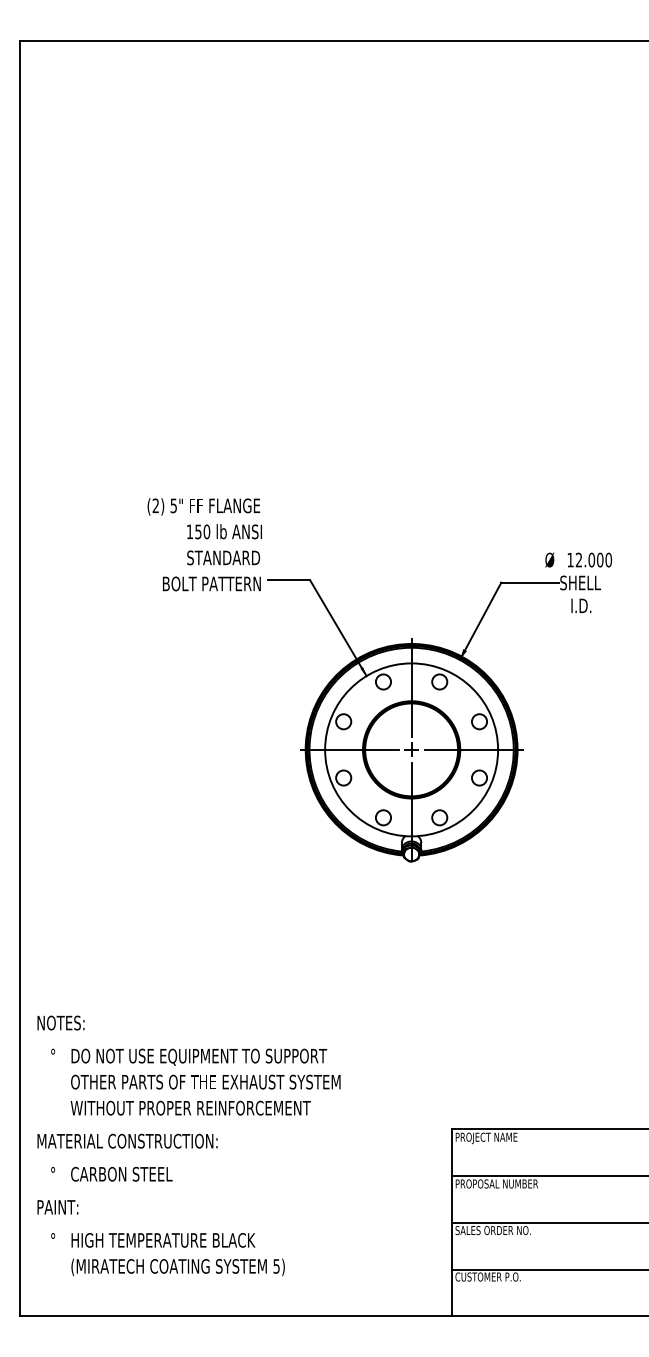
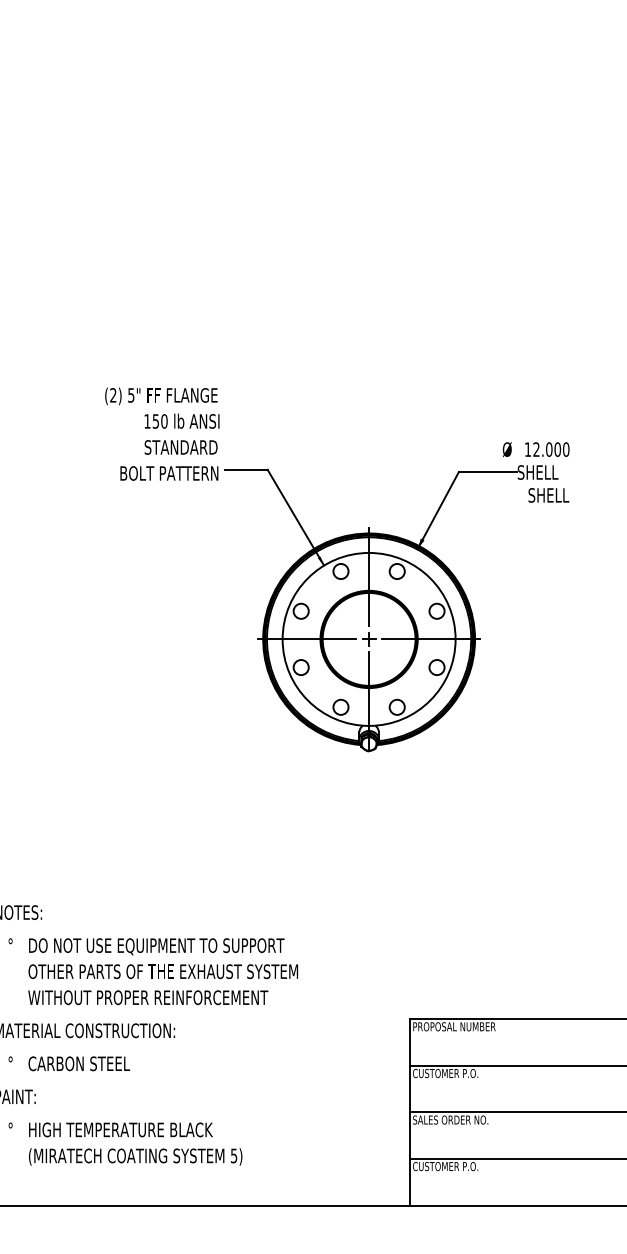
text: (591, 605) -> (549, 495), I.D. -> SHELL
text: (505, 1138) -> (463, 1028), PROJECT NAME -> PROPOSAL NUMBER
text: (496, 1183) -> (454, 1073), PROPOSAL NUMBER -> CUSTOMER P.O.

